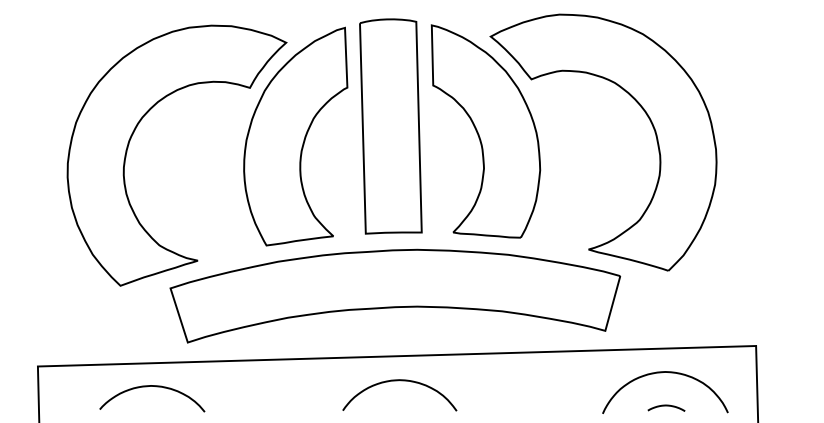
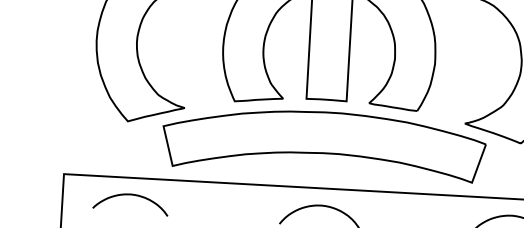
curve: (156, 387) -> (134, 195), moved

